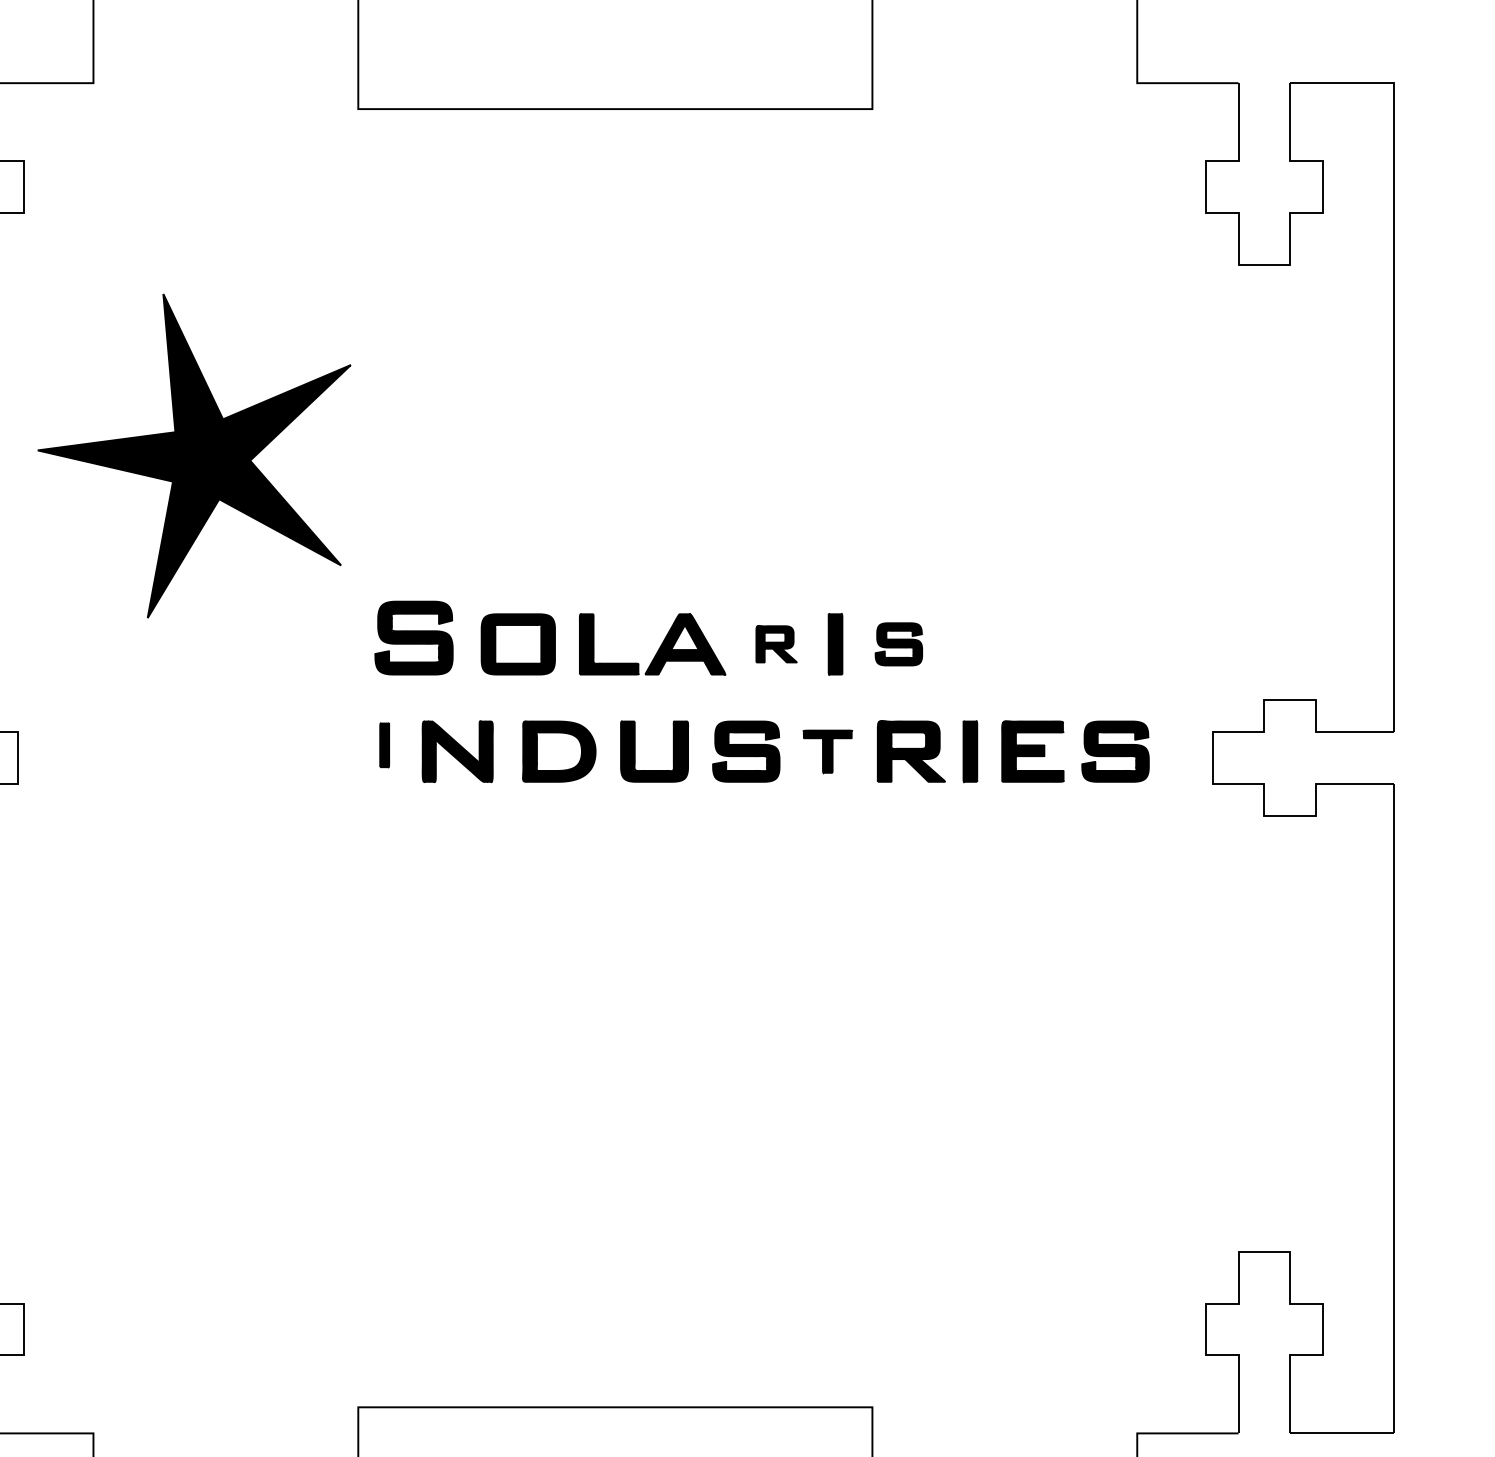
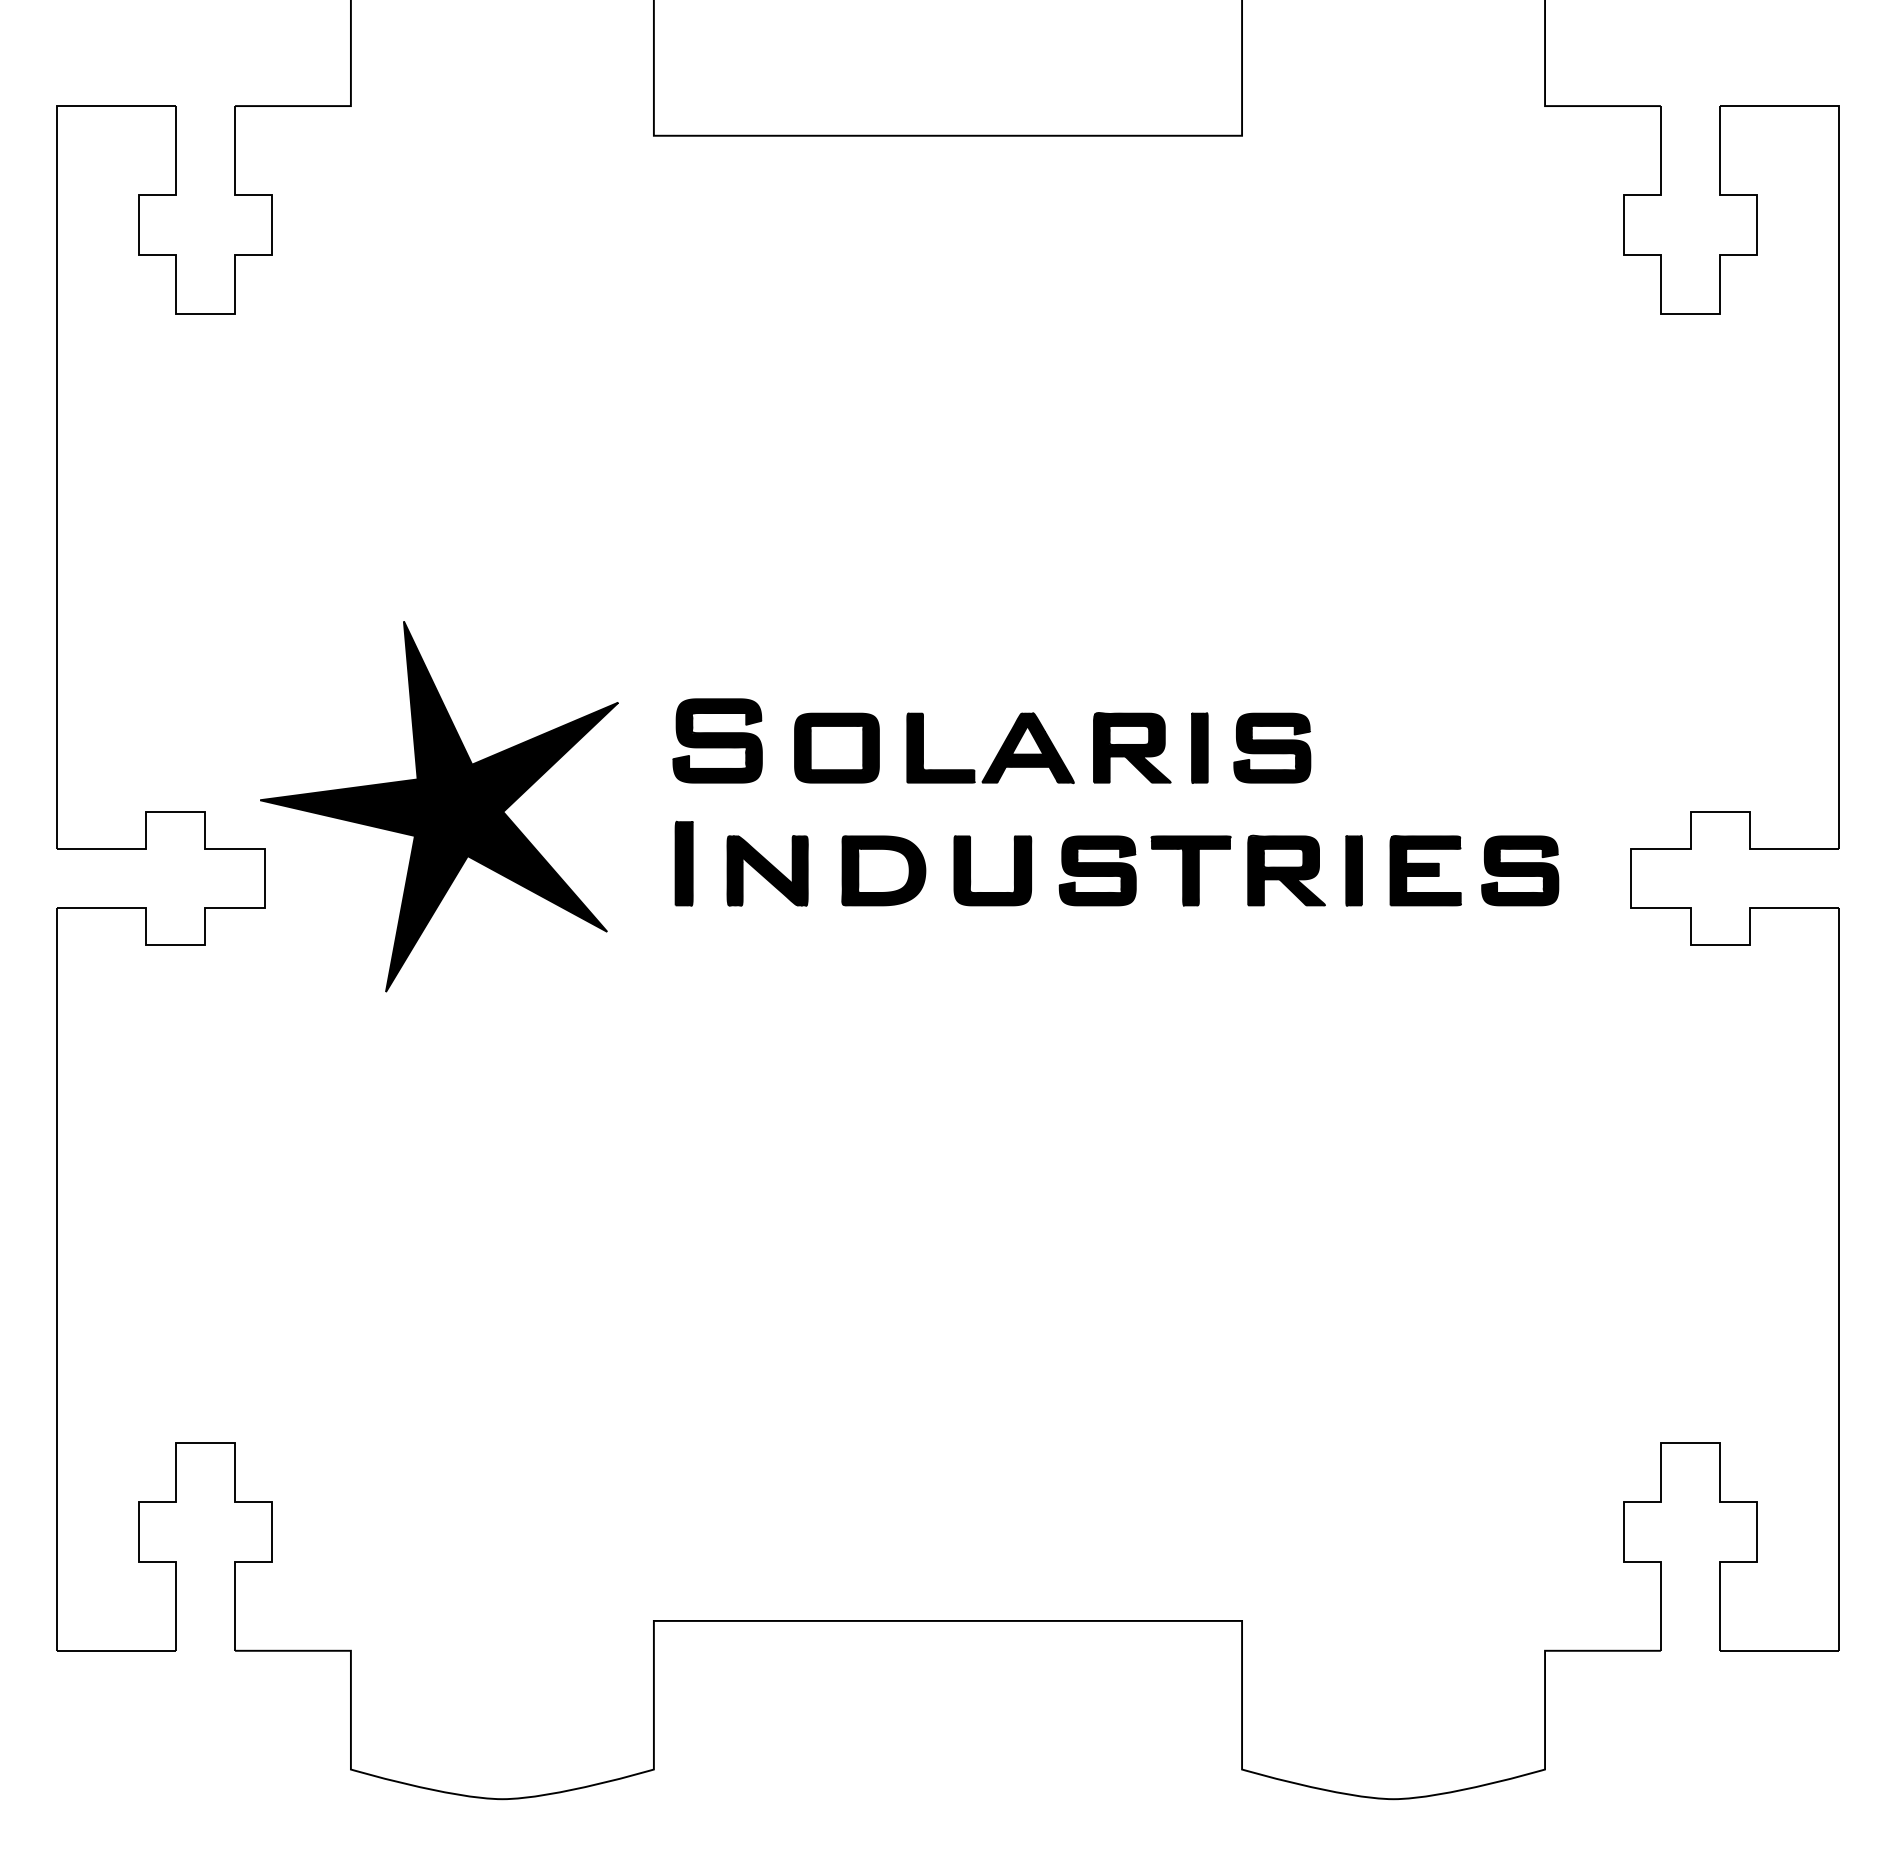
part: (194, 455) -> (439, 806), moved
part: (776, 643) -> (1132, 747), size x1.67
part: (899, 643) -> (1272, 747), size x1.43
part: (384, 745) -> (683, 863), size x1.67
part: (827, 751) -> (1190, 870), size x1.43

